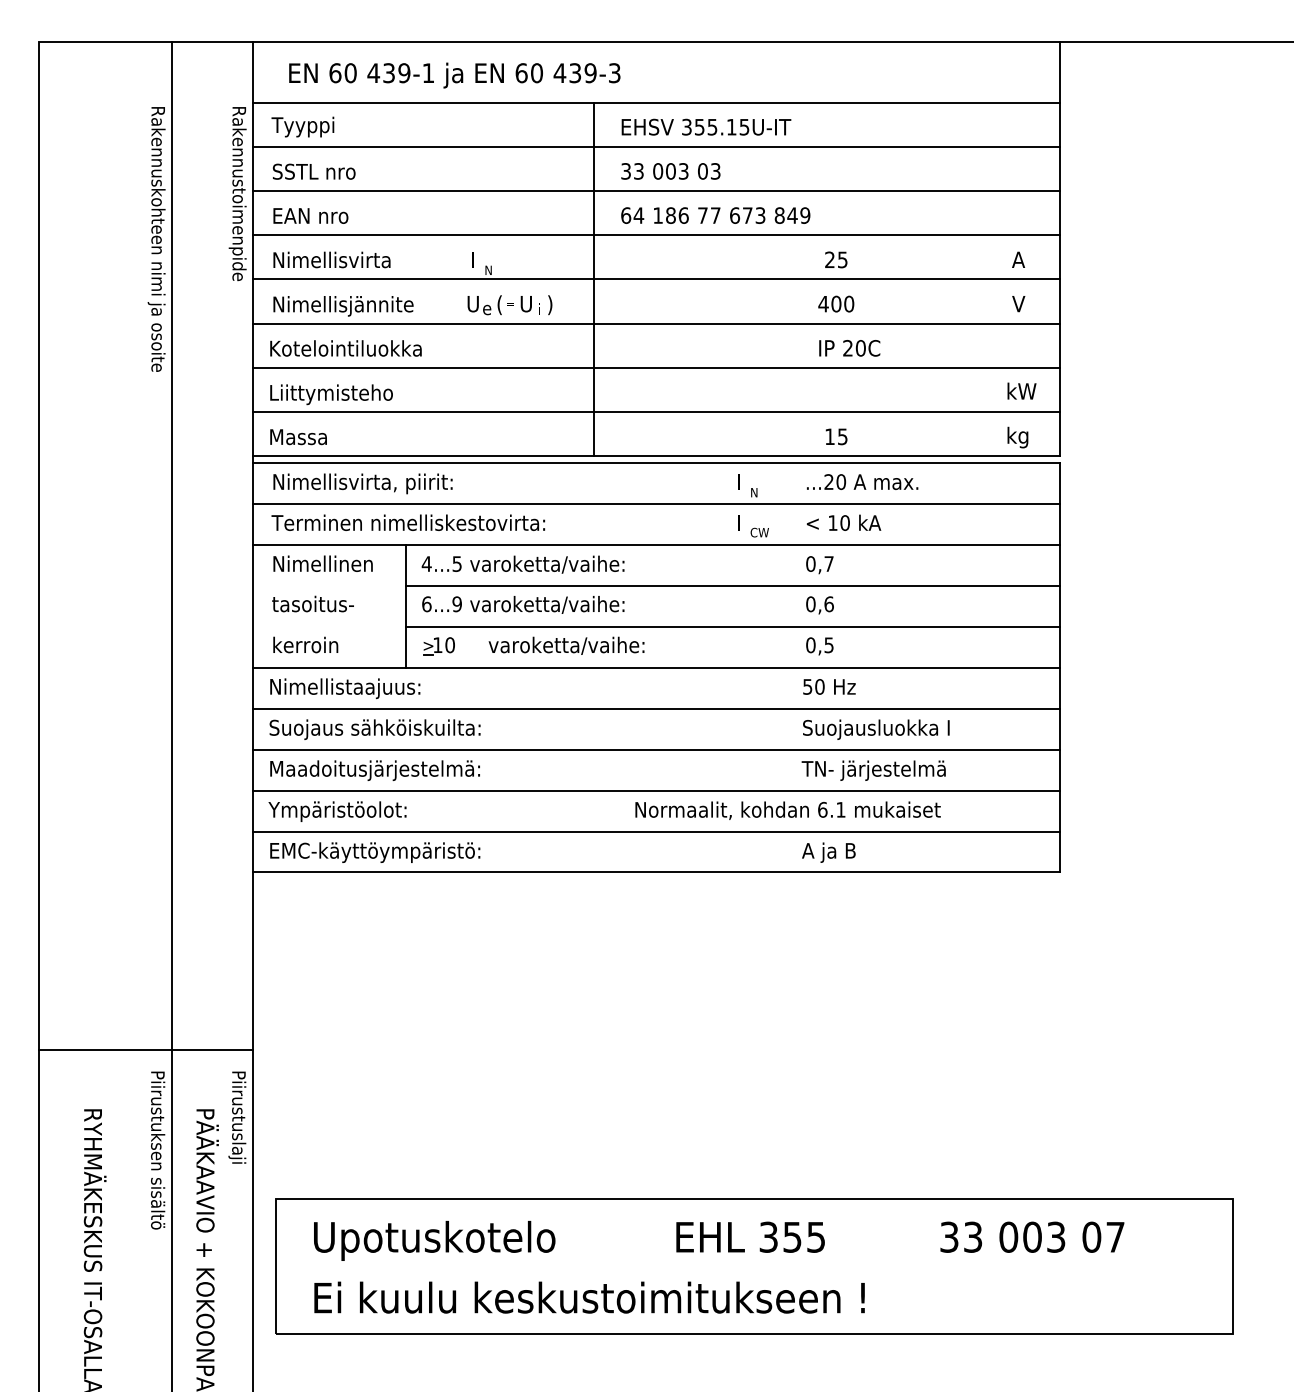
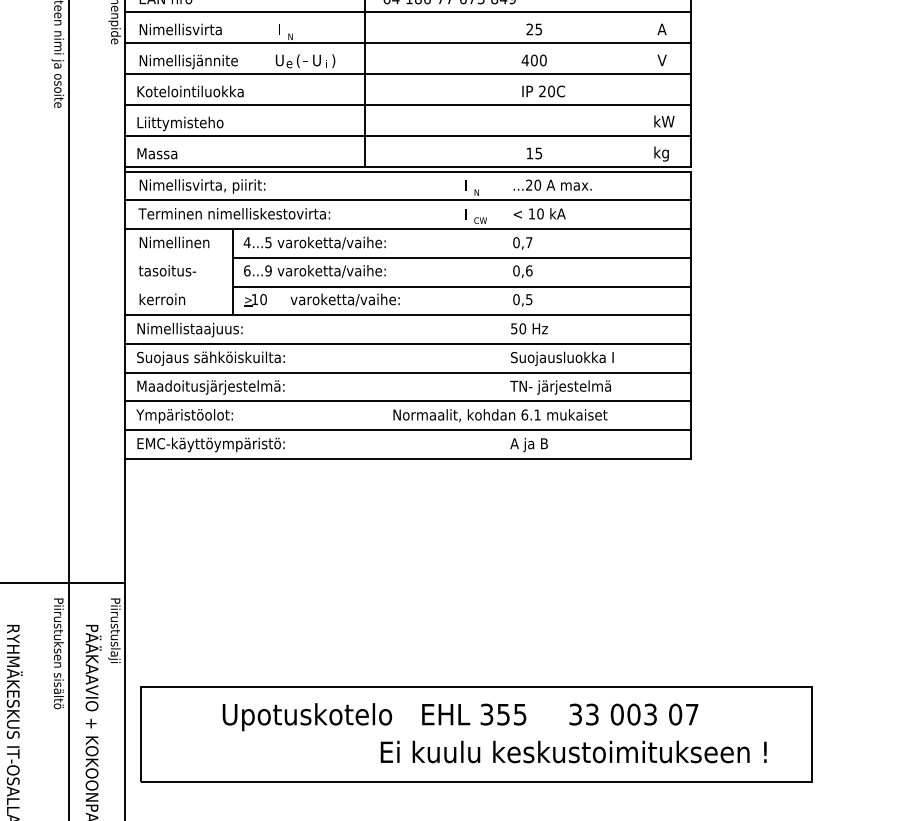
text: (1032, 1236) -> (633, 714), moved
text: (434, 1240) -> (307, 716), moved
text: (589, 1297) -> (573, 751), moved

